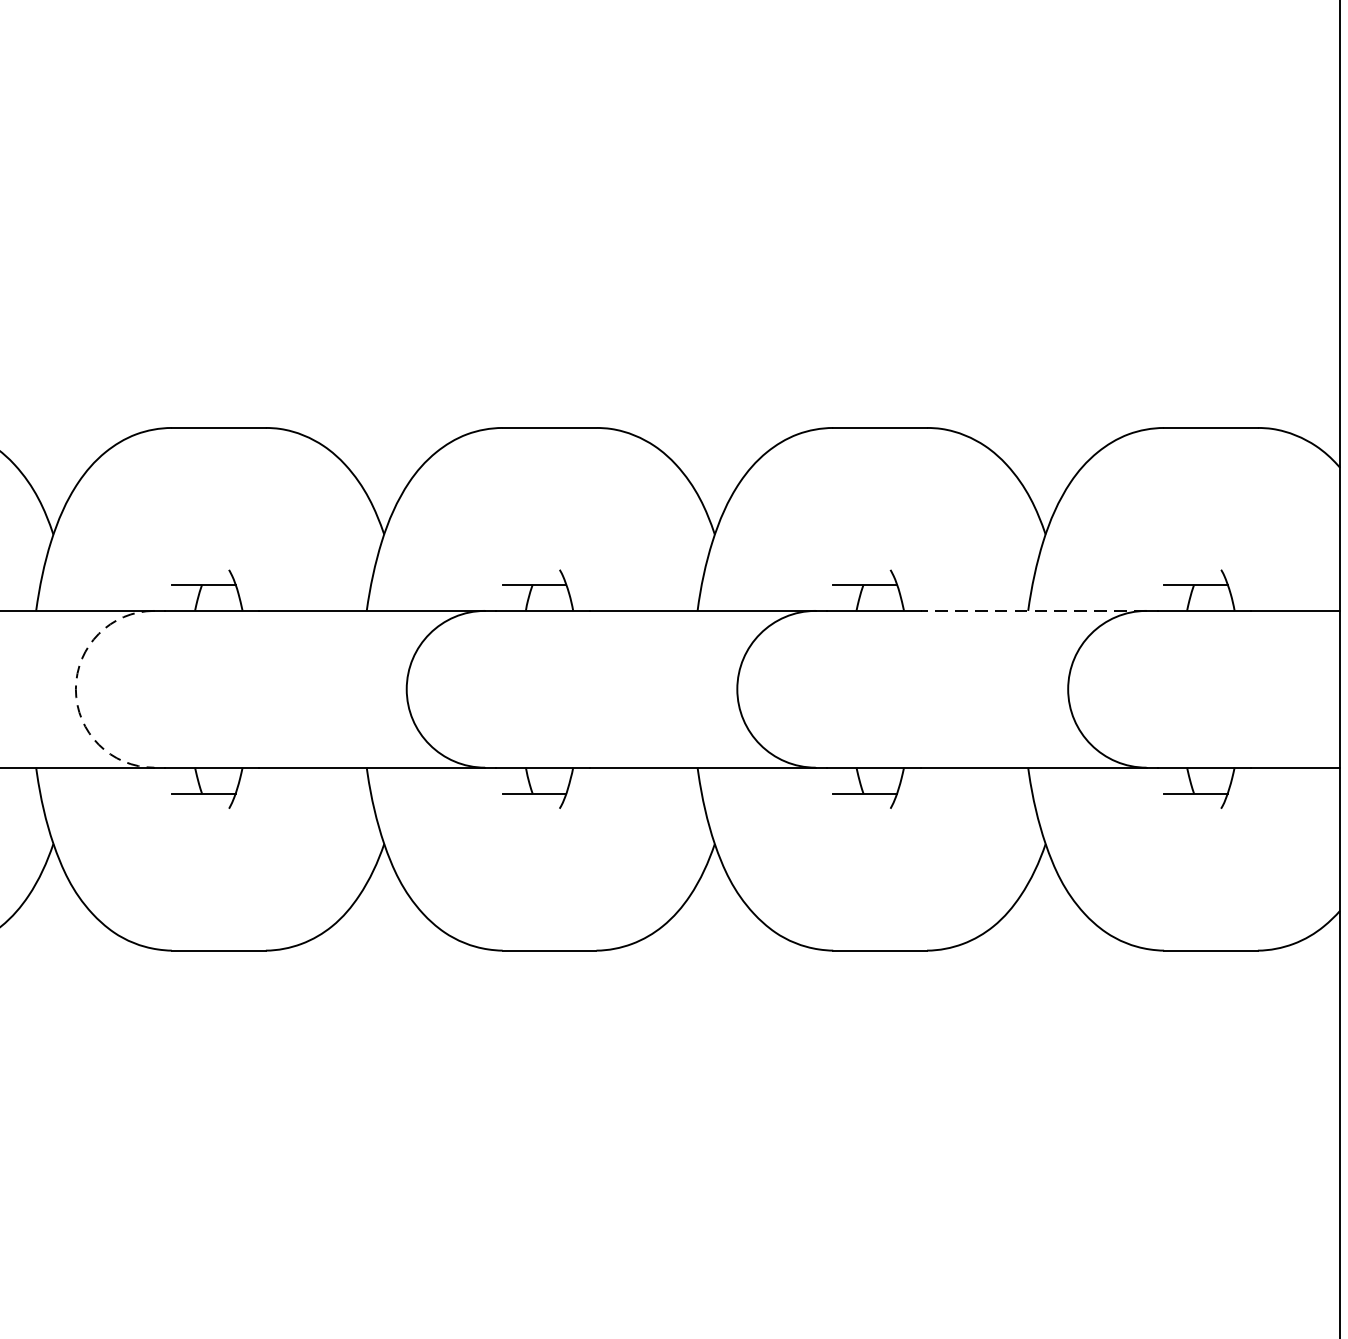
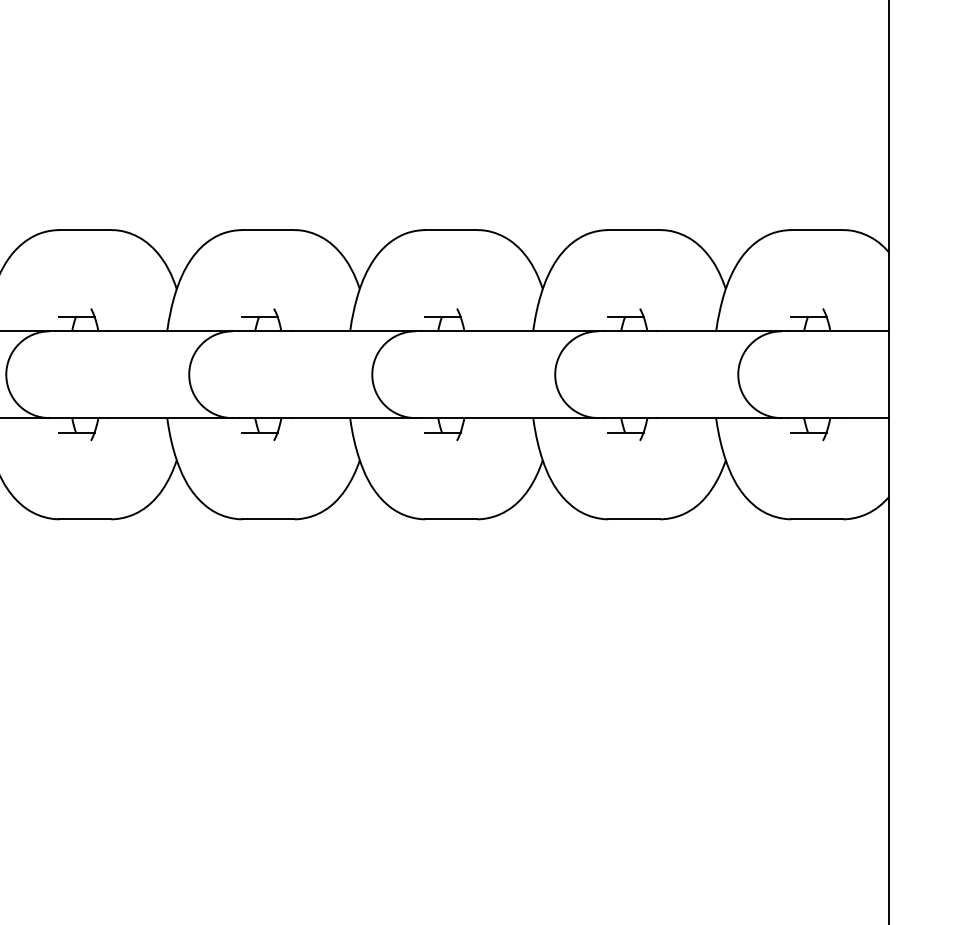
line: (1034, 611) -> (719, 331), dashed -> solid
arc: (76, 688) -> (189, 374), dashed -> solid

